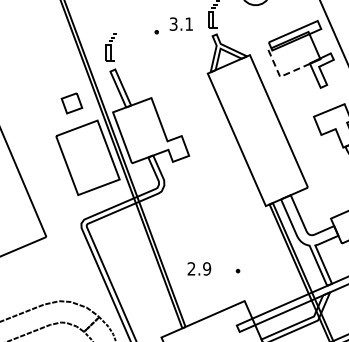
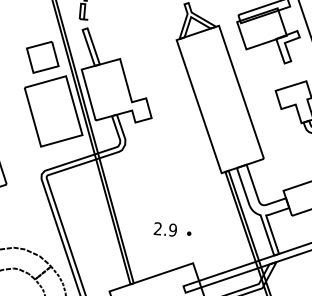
line: (279, 76) -> (245, 48), dashed -> solid
part: (71, 103) -> (42, 57), size x1.67
text: (199, 268) -> (165, 229), moved

